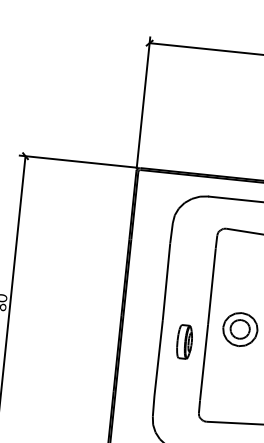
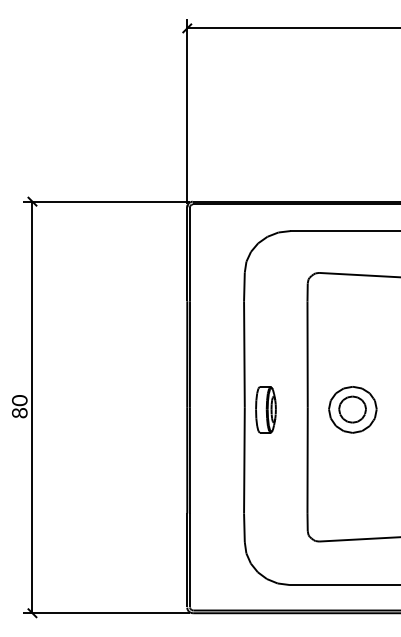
part: (184, 341) -> (265, 409), moved

